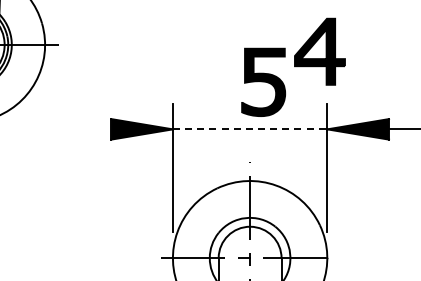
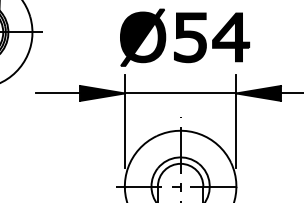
part: (197, 52) -> (142, 37), added
part: (263, 81) -> (190, 37), moved
line: (80, 129) -> (58, 93), added
line: (250, 129) -> (180, 93), dashed -> solid

